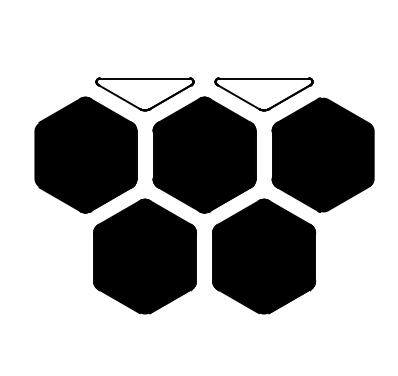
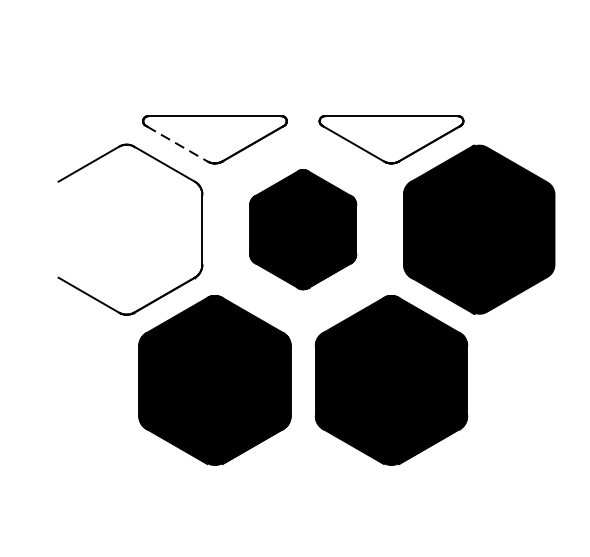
line: (119, 97) -> (177, 144), solid -> dashed
fill: (85, 154) -> (126, 228), removed
part: (204, 154) -> (303, 228), size x0.7

